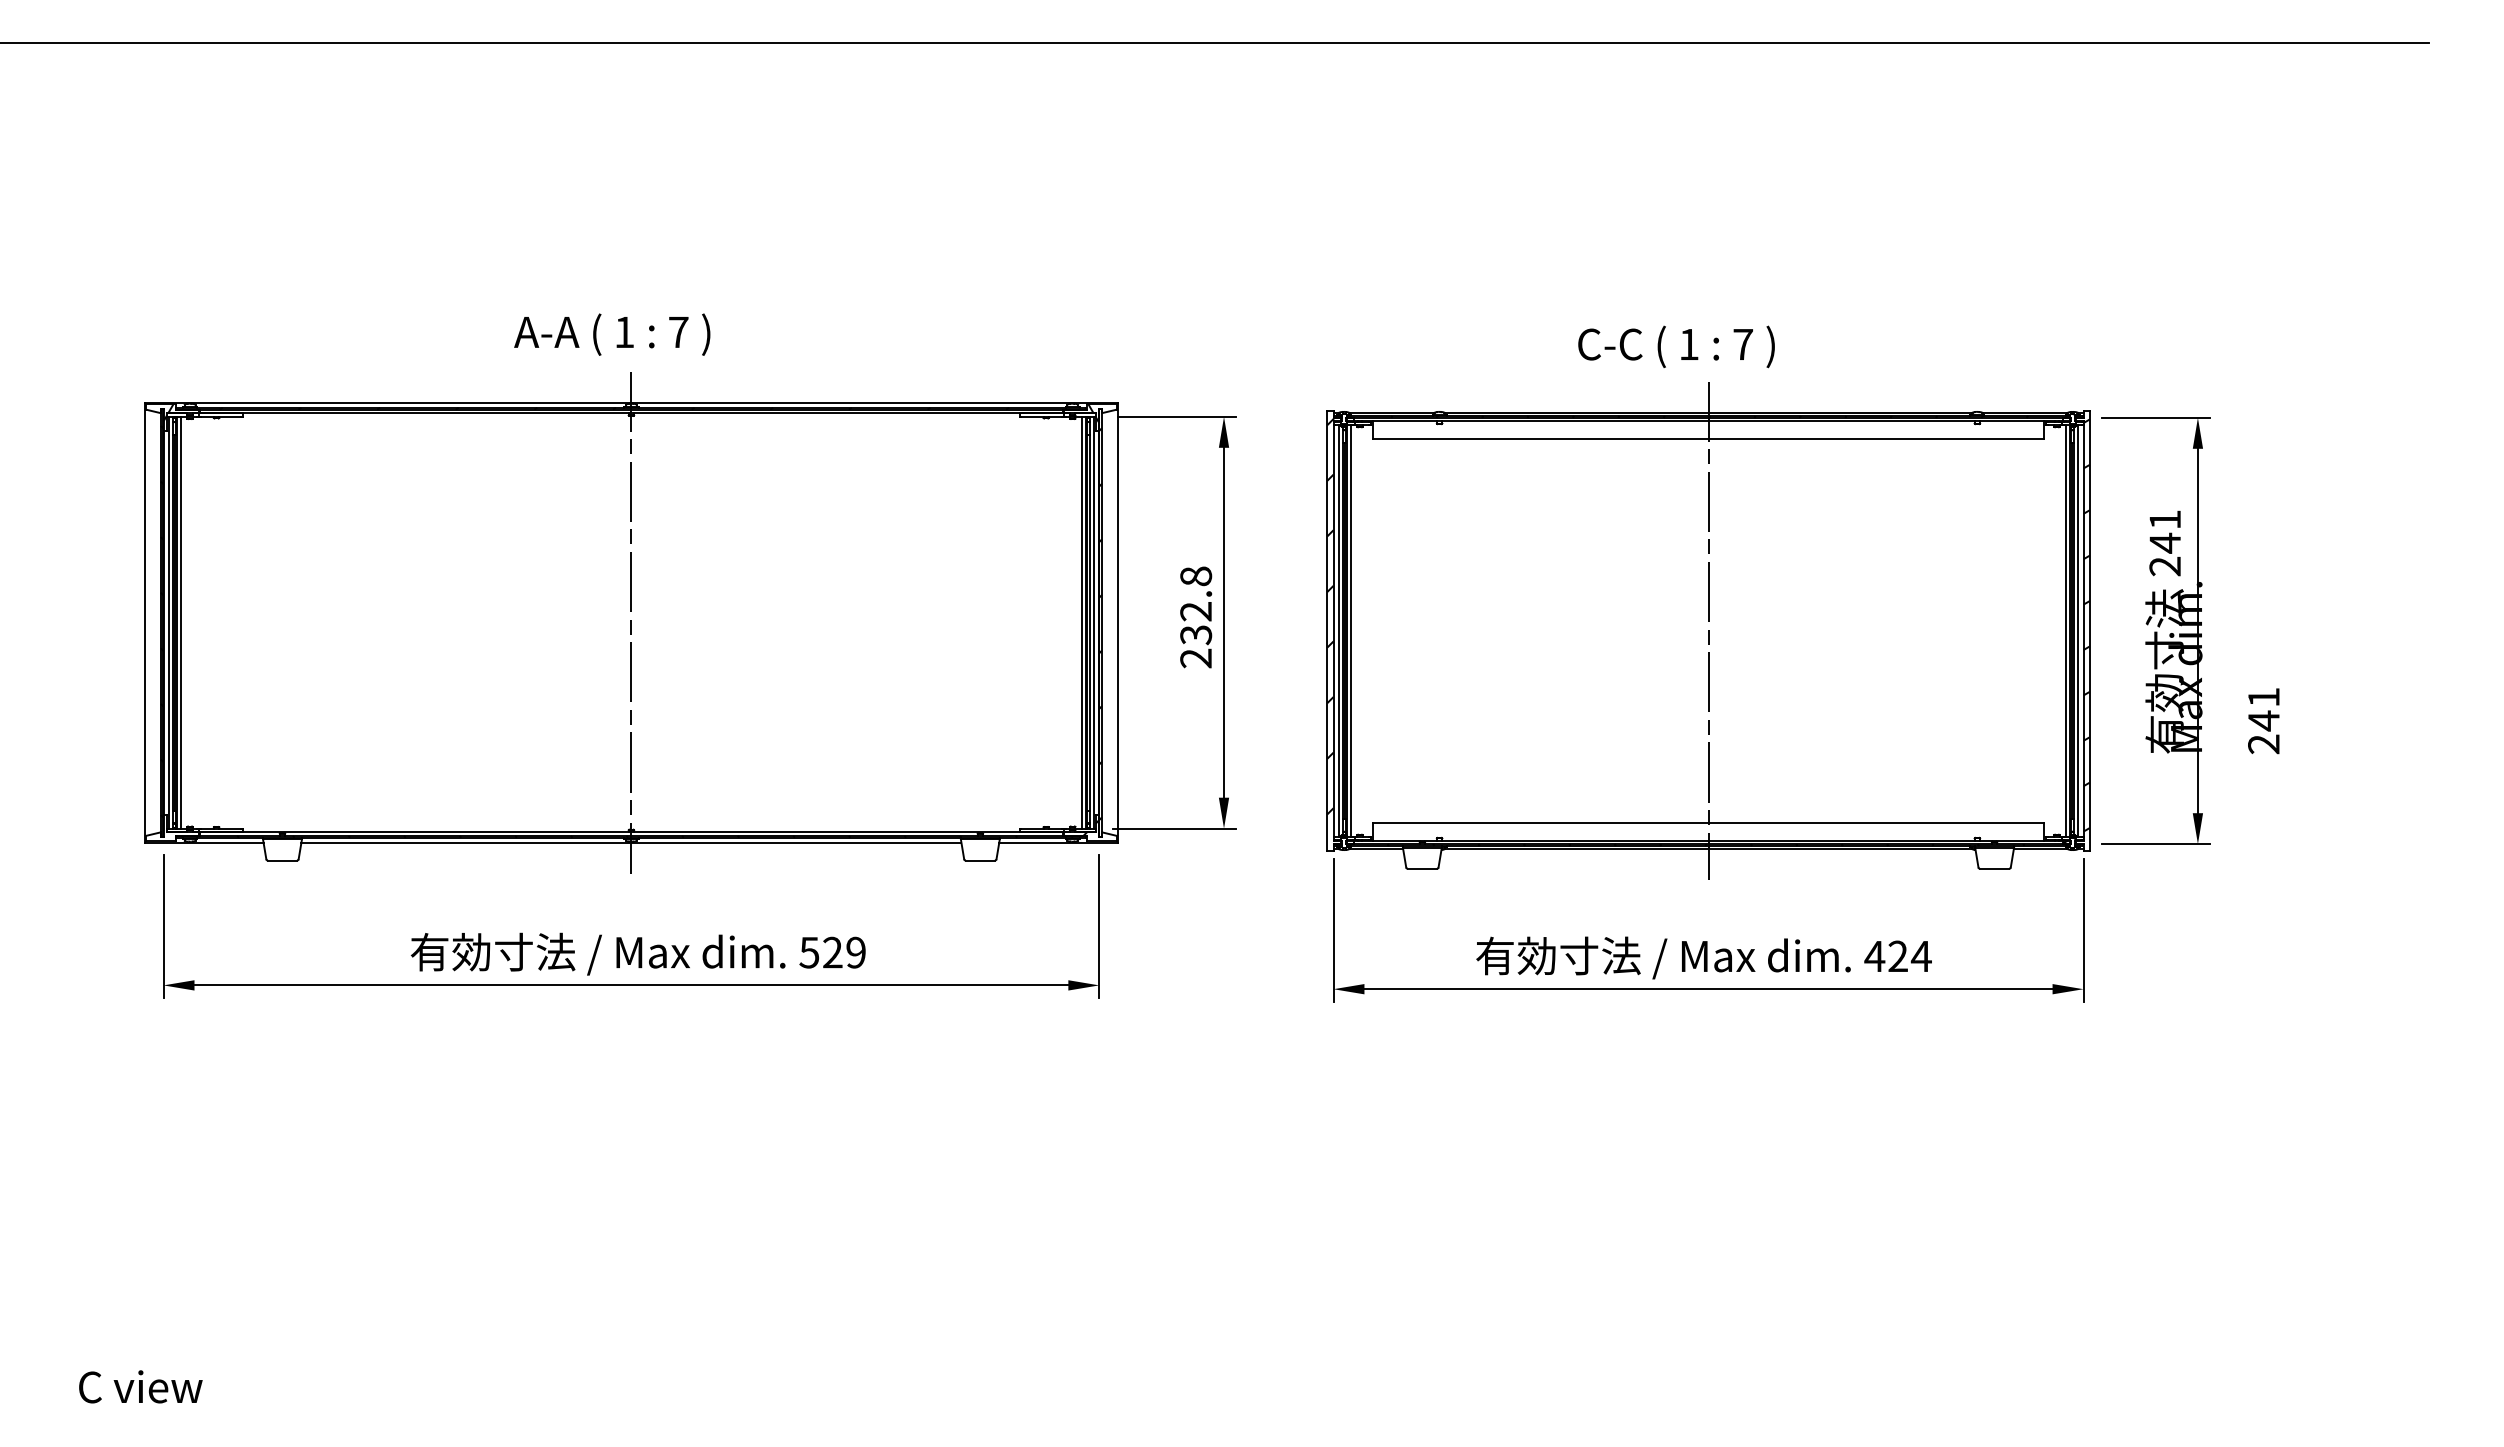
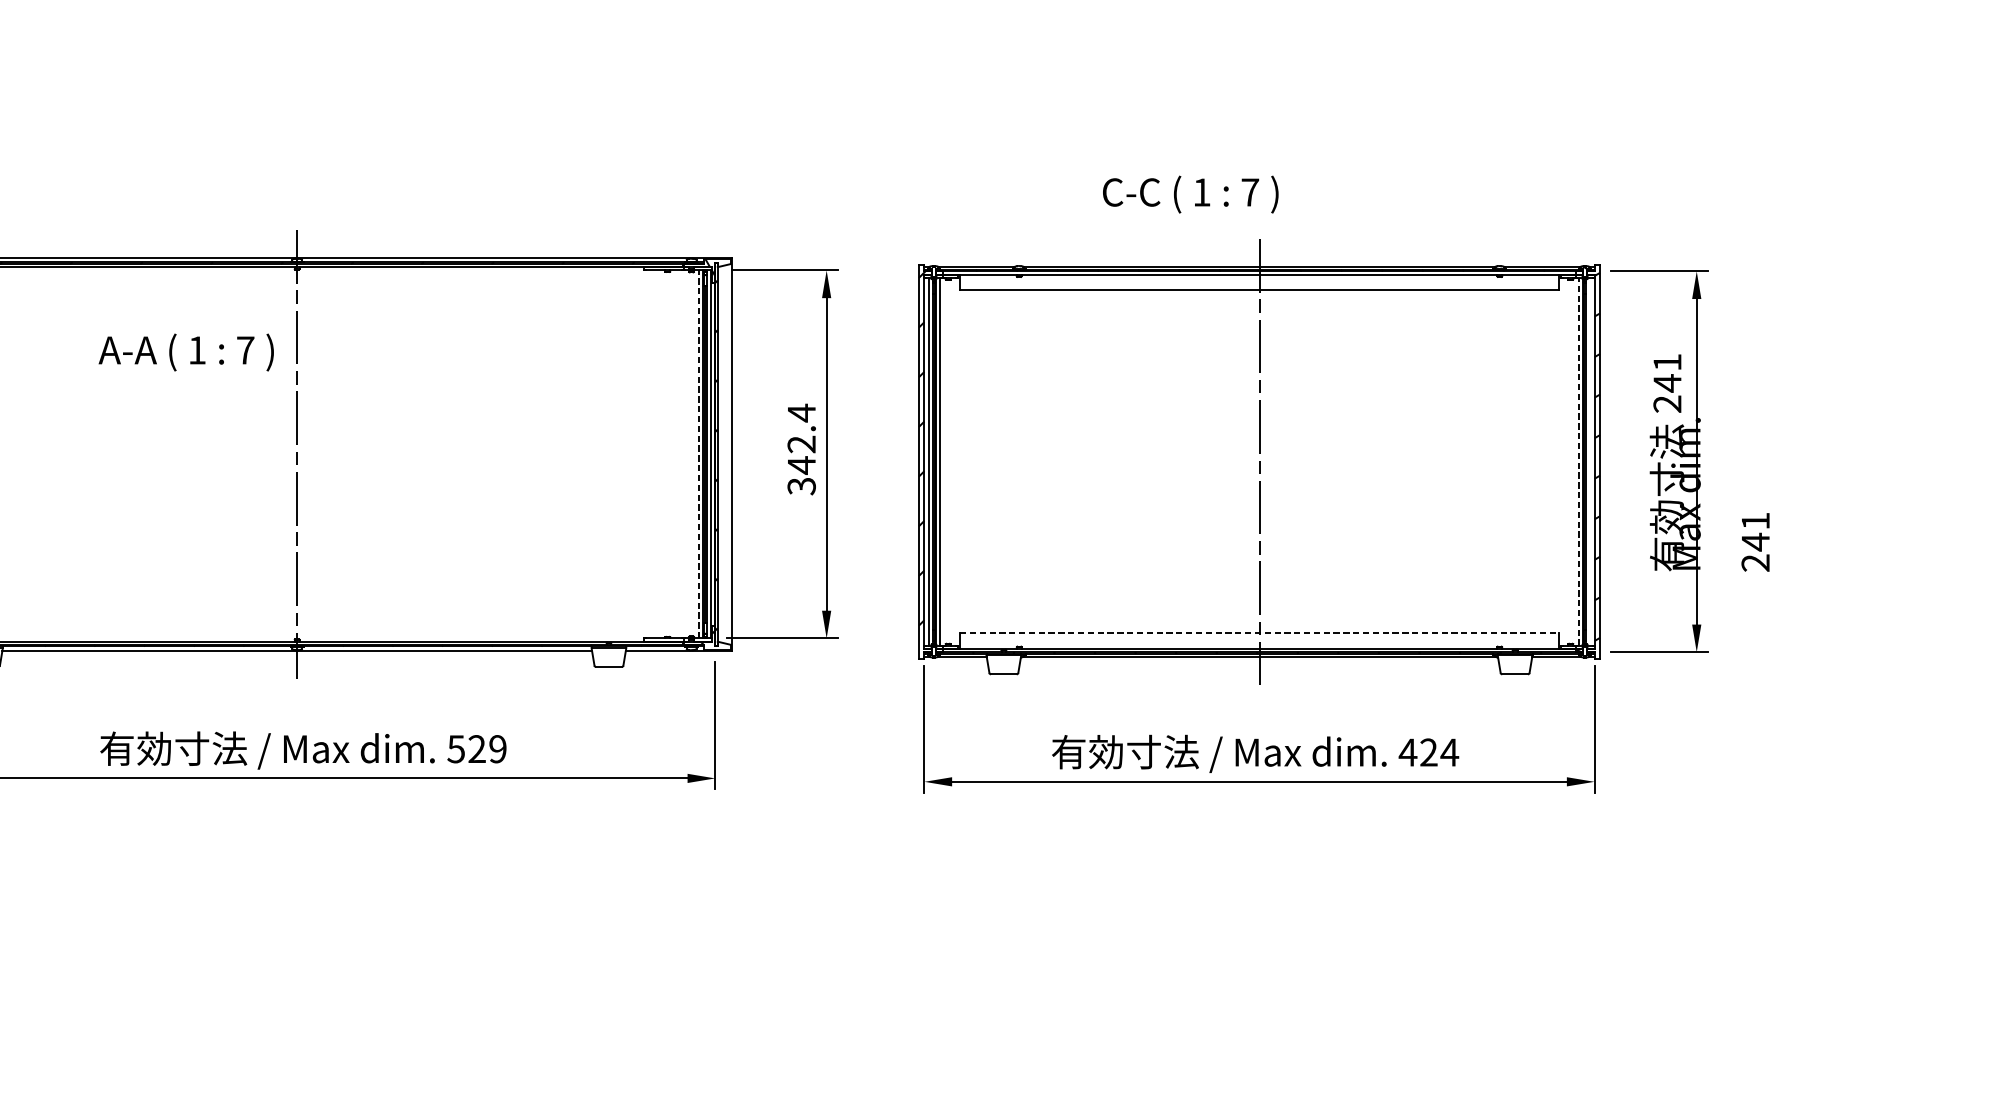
text: (612, 334) -> (186, 352), moved
text: (1676, 346) -> (1190, 194), moved
text: (1196, 617) -> (802, 449), 232.8 -> 342.4
line: (1081, 622) -> (699, 454), solid -> dashed
line: (2078, 630) -> (1590, 461), removed
line: (2065, 631) -> (1578, 462), solid -> dashed
line: (1709, 822) -> (1260, 632), solid -> dashed

